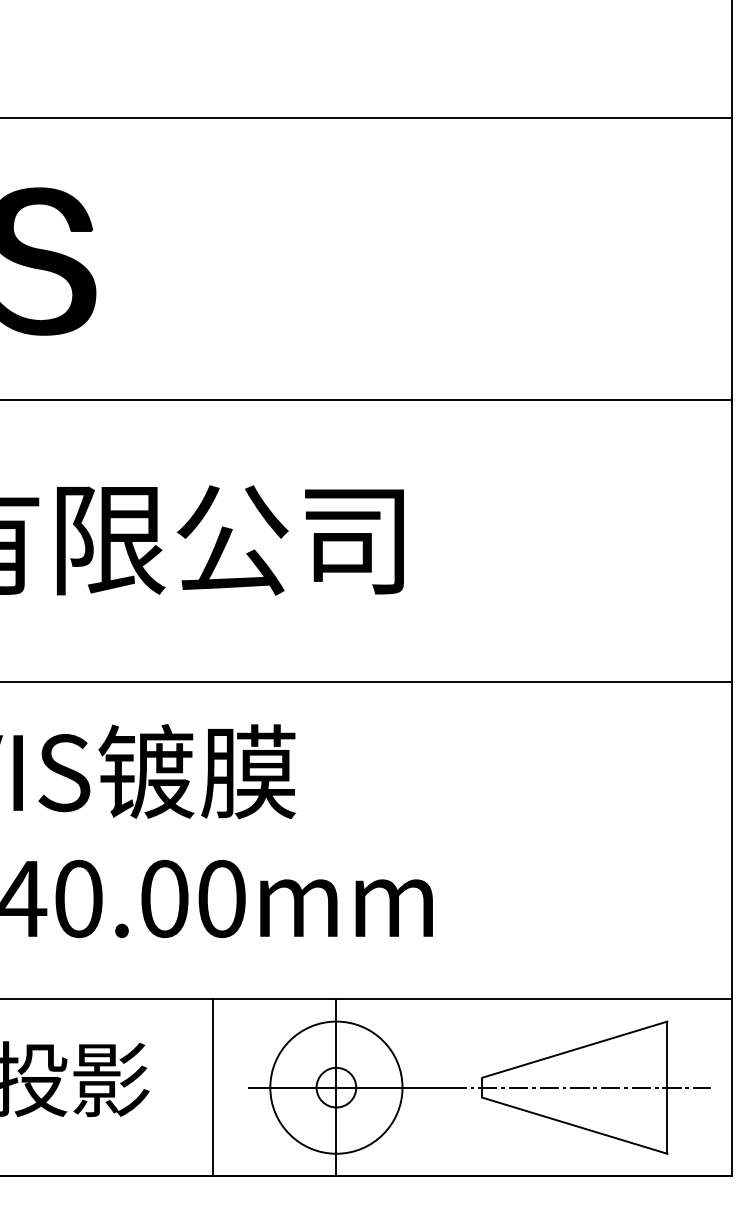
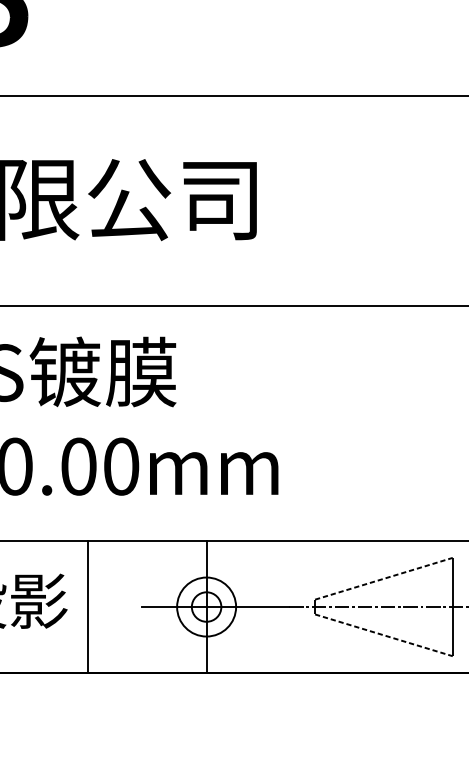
line: (574, 1049) -> (383, 578), solid -> dashed
line: (212, 1087) -> (87, 606), moved
circle: (336, 1087) -> (206, 606), size x0.6
line: (574, 1125) -> (383, 635), solid -> dashed

